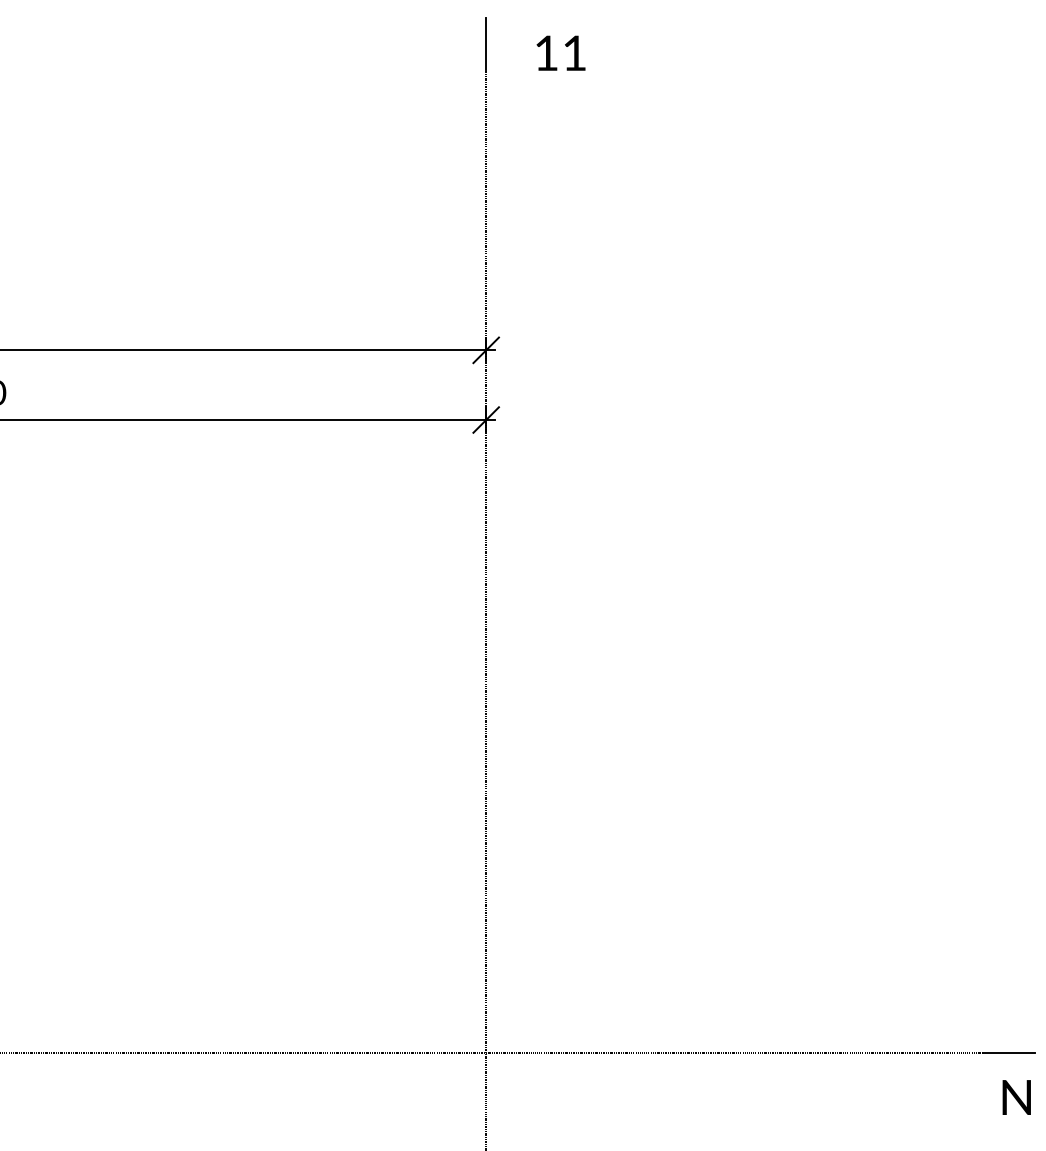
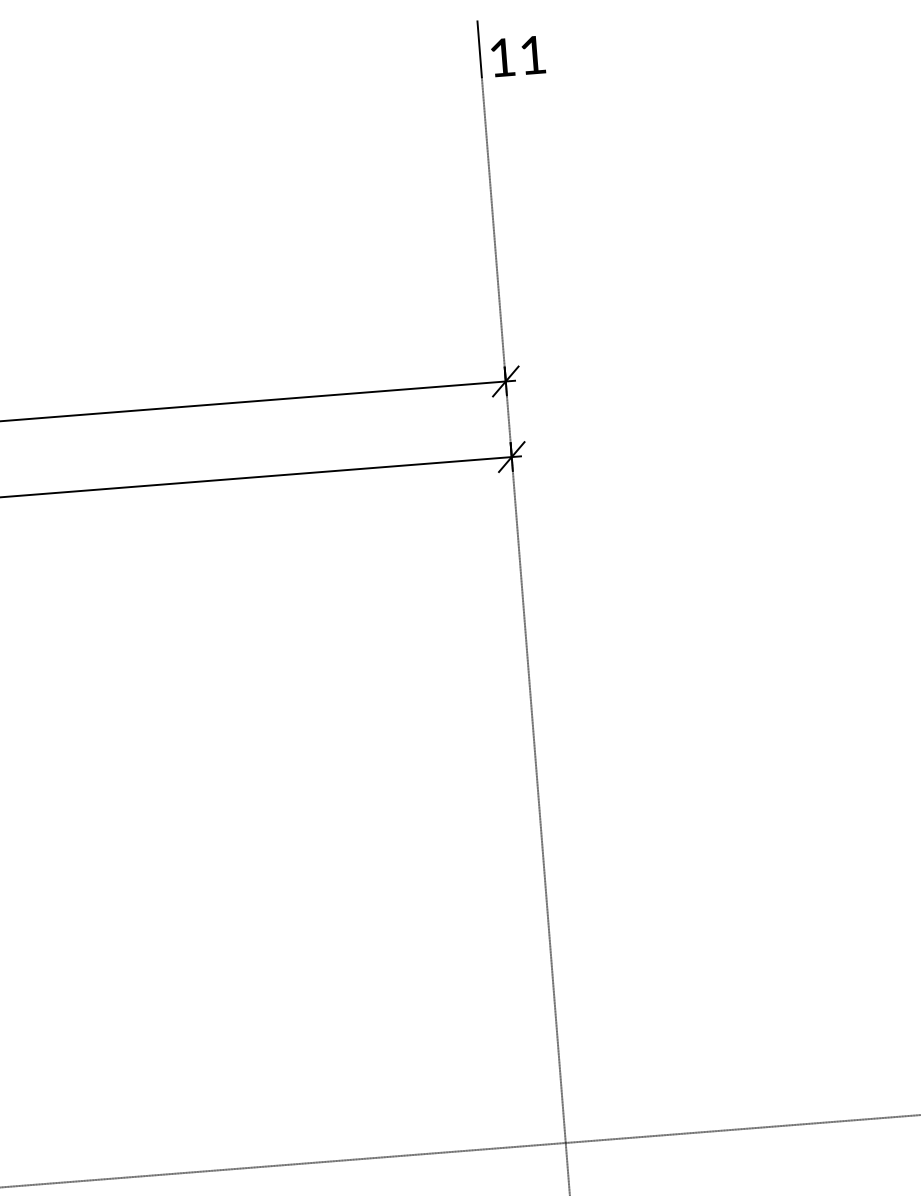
text: (560, 52) -> (517, 55), moved

